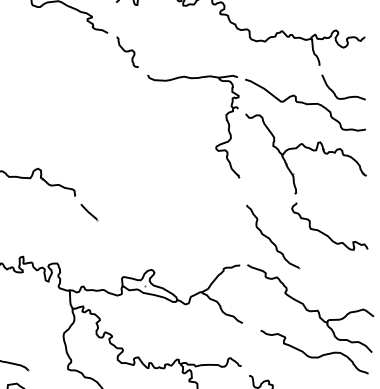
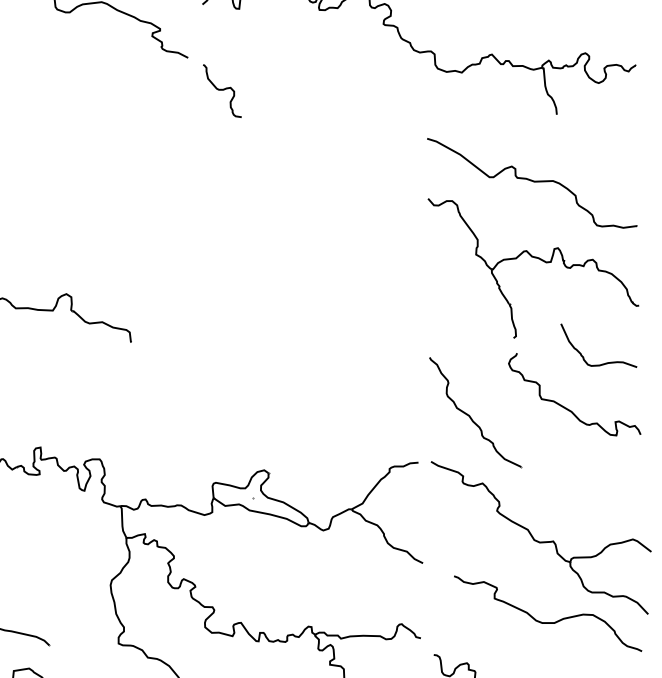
curve: (334, 91) -> (582, 352), moved
part: (215, 146) -> (375, 255), removed
line: (89, 212) -> (155, 370), removed

